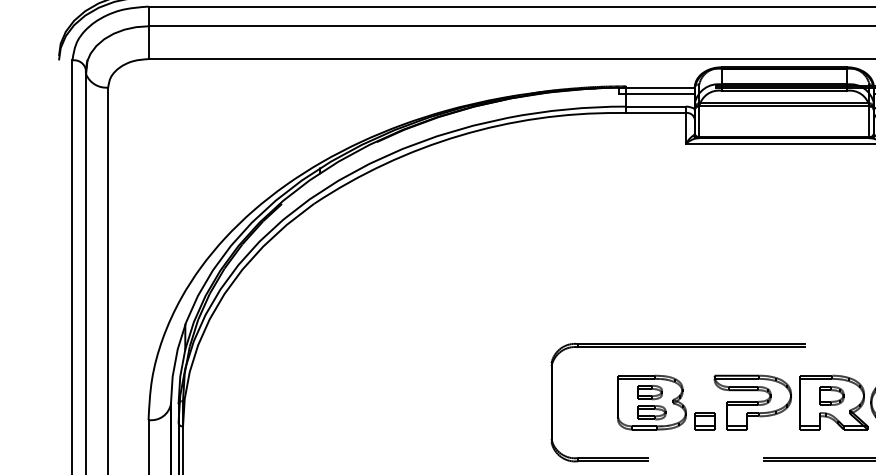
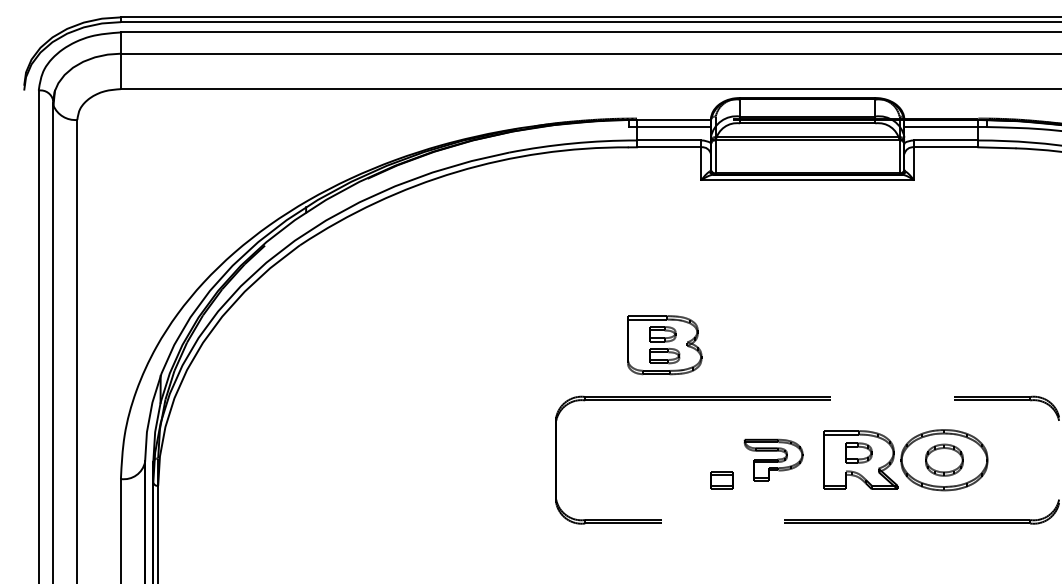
part: (752, 401) -> (773, 459), size x0.7
part: (651, 402) -> (664, 345), moved

